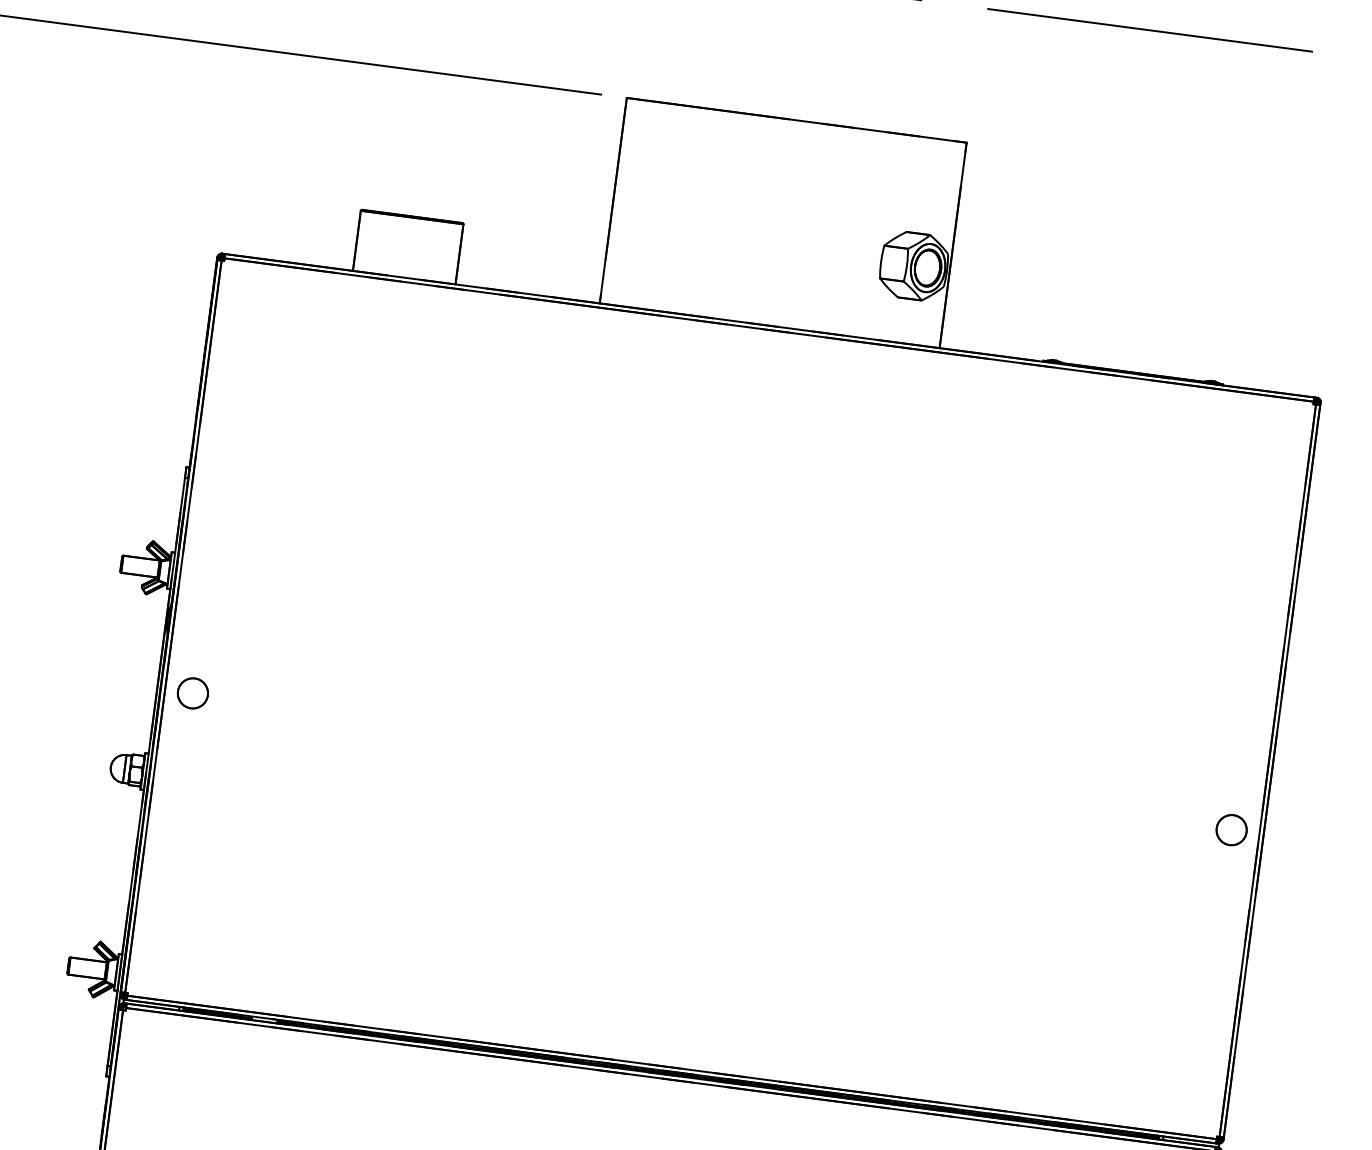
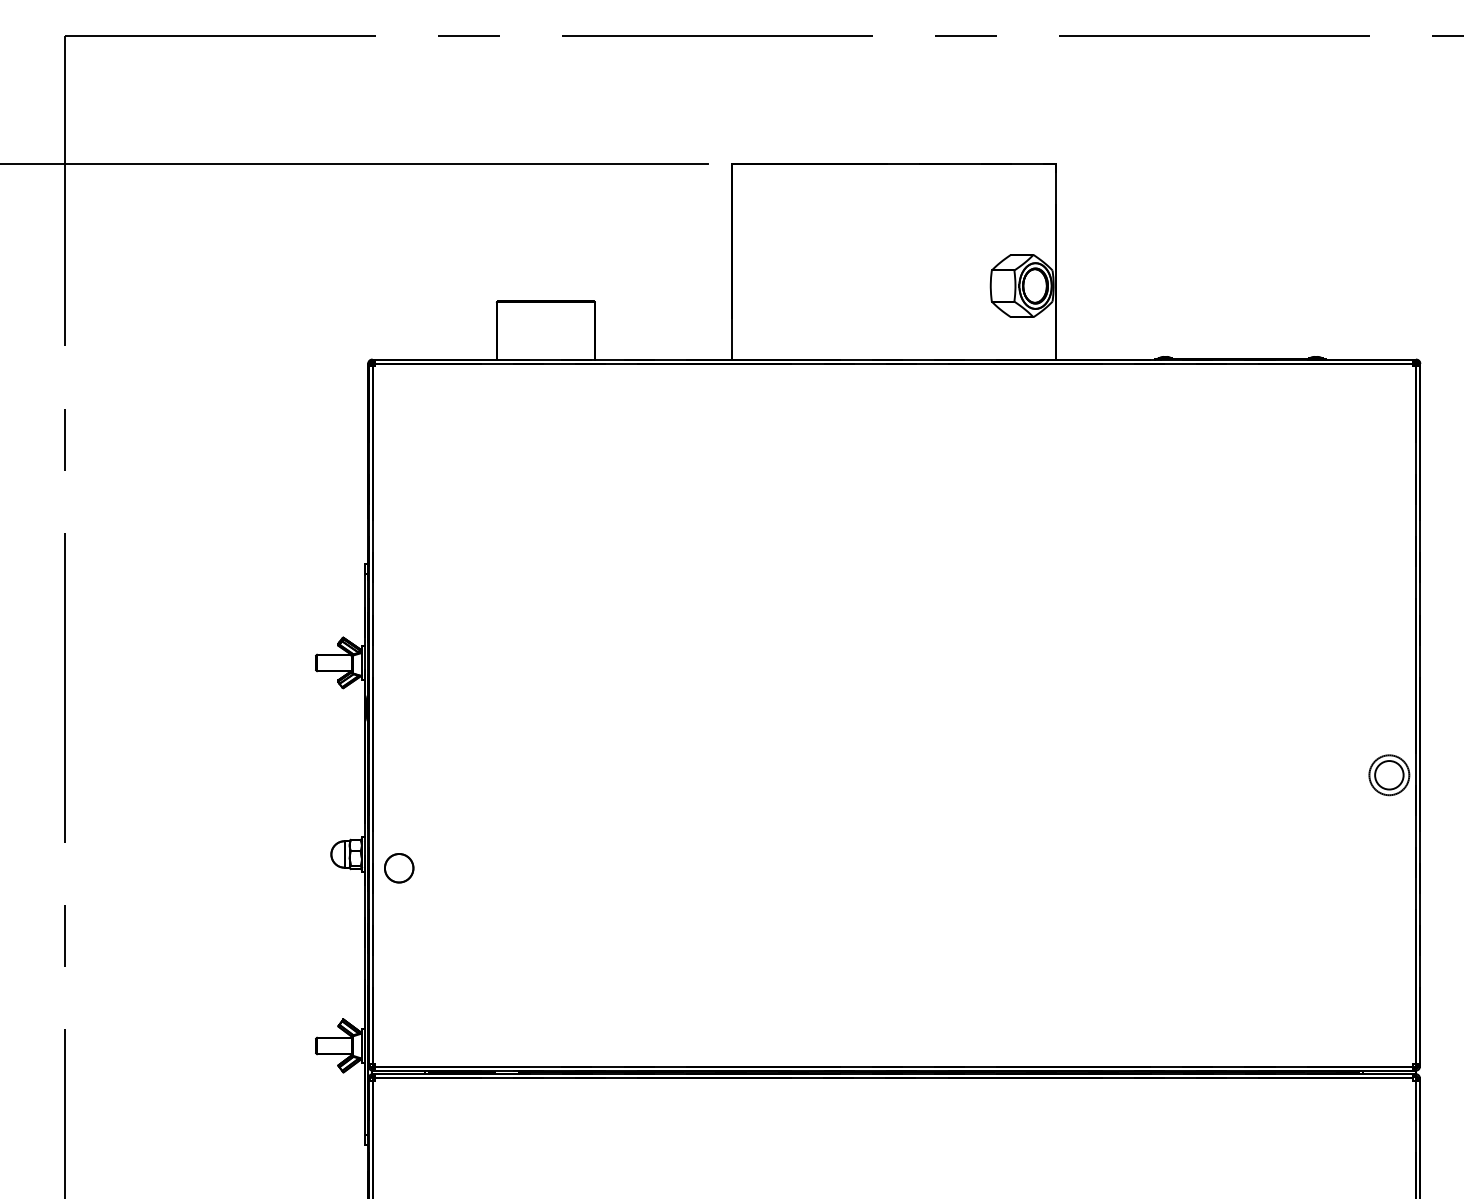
circle: (193, 693) -> (399, 868), moved
circle: (1231, 830) -> (1389, 775), size x1.4

